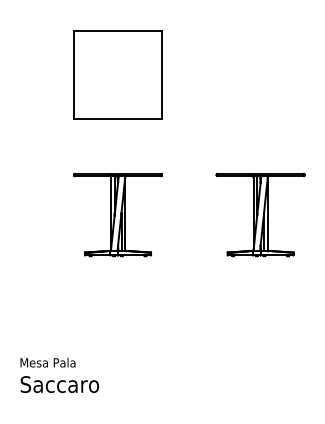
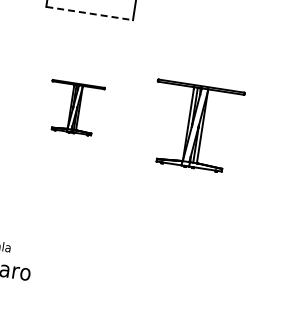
line: (118, 119) -> (90, 14), solid -> dashed
part: (117, 214) -> (74, 107), size x0.6
part: (260, 214) -> (195, 126), moved

